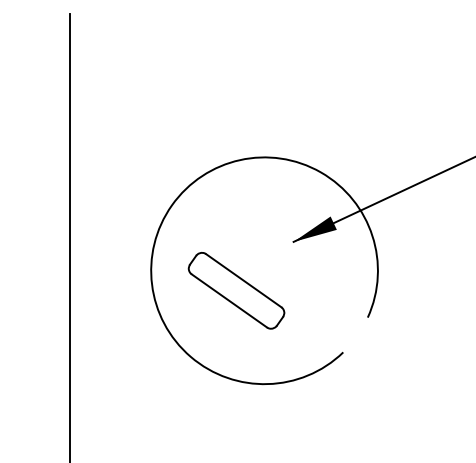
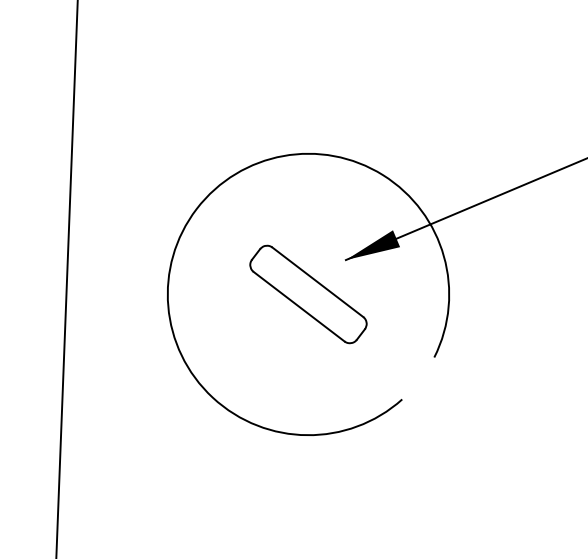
part: (236, 290) -> (308, 294), moved

